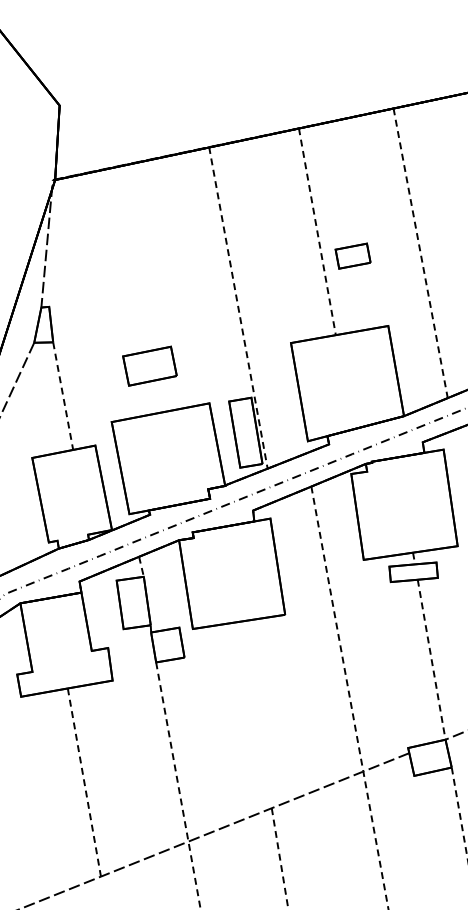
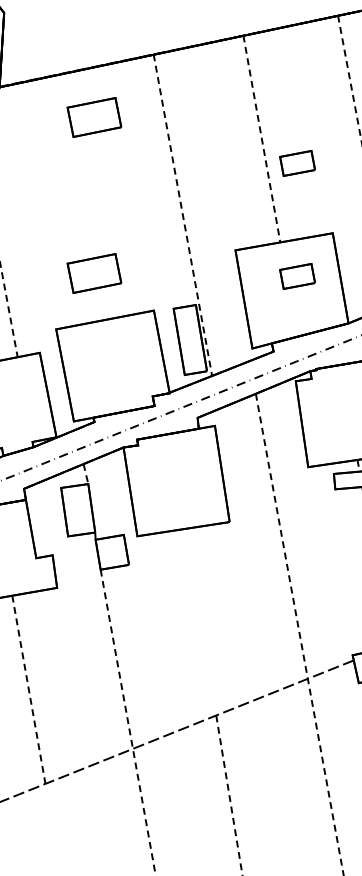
part: (149, 209) -> (93, 116), added
part: (352, 368) -> (296, 275), added

